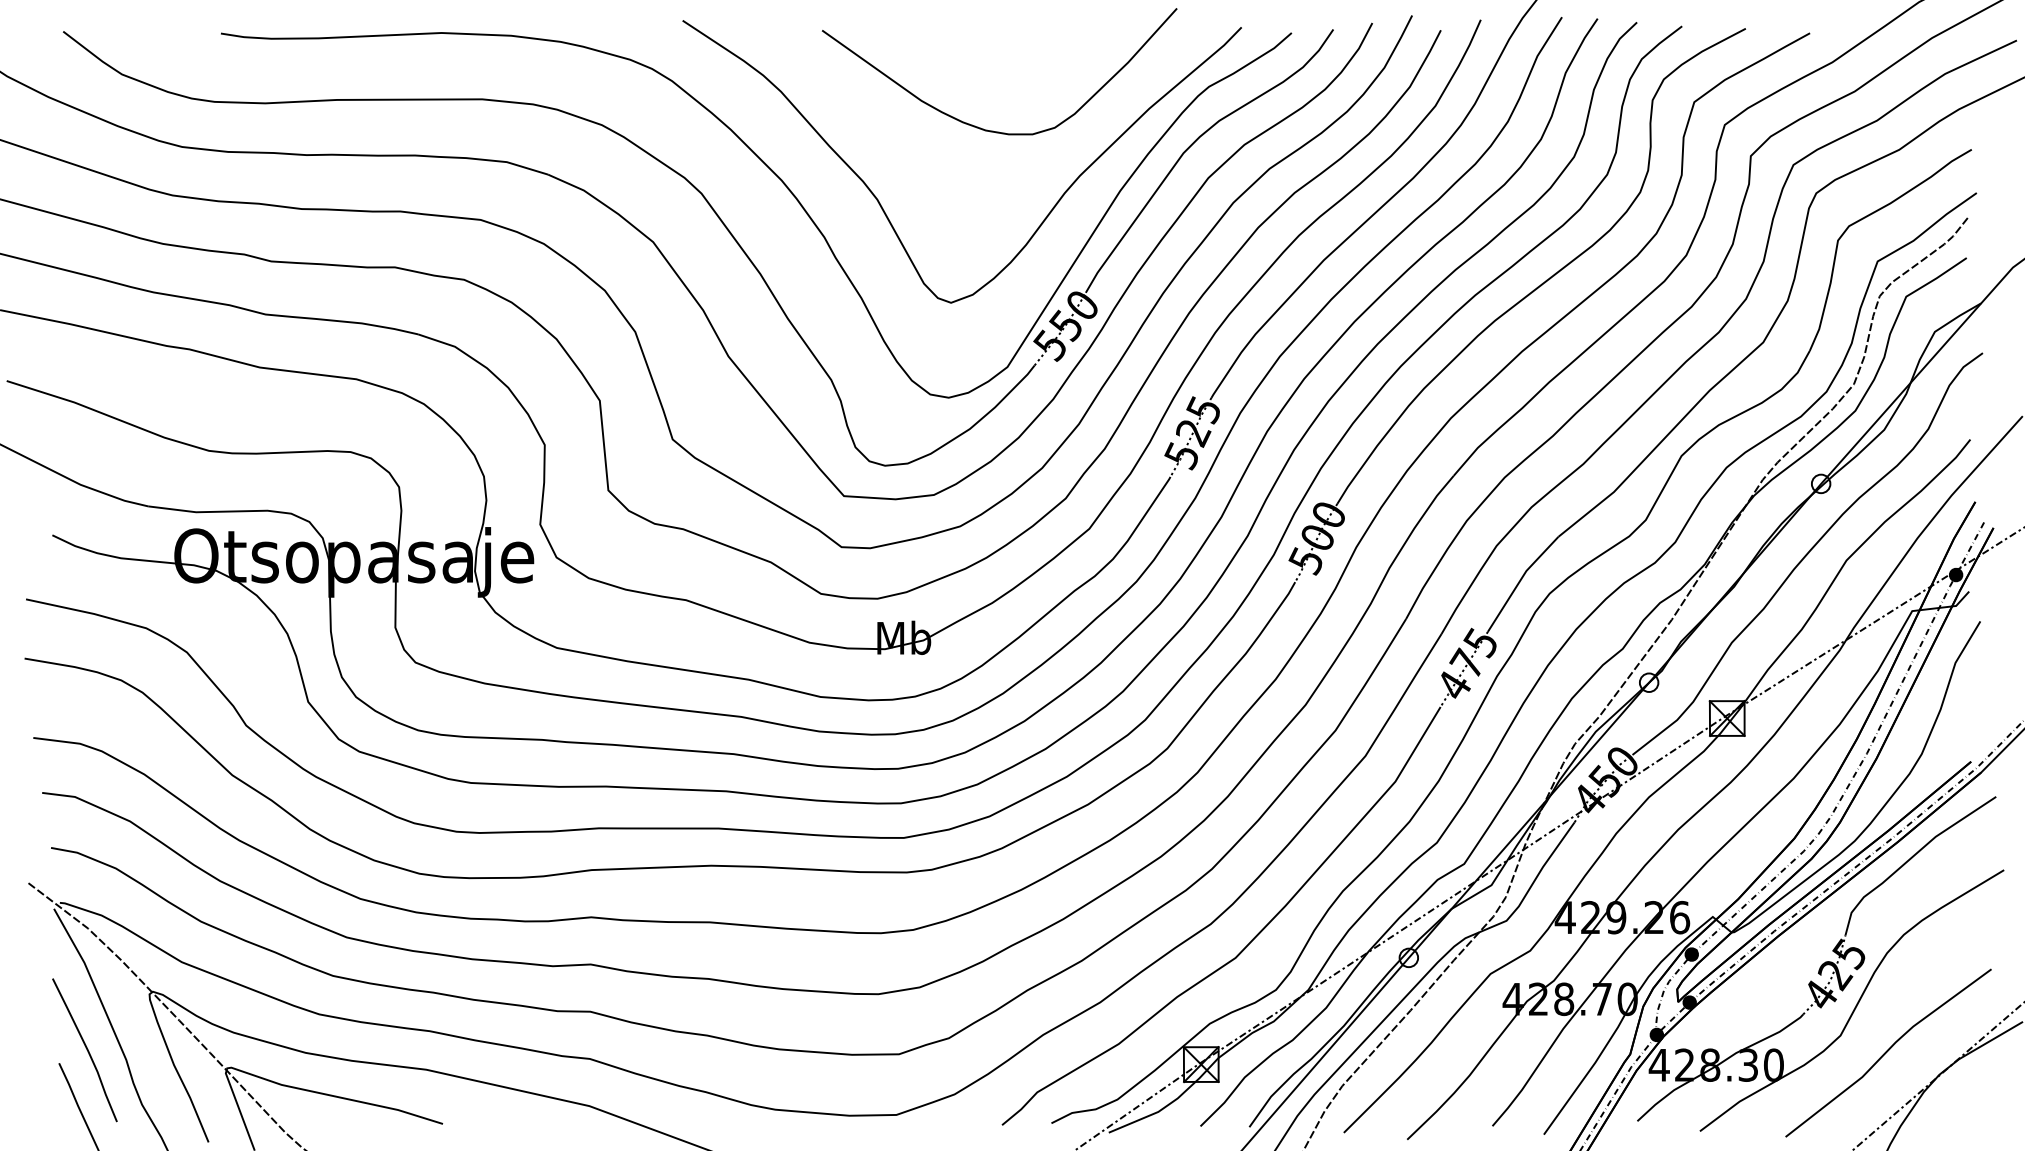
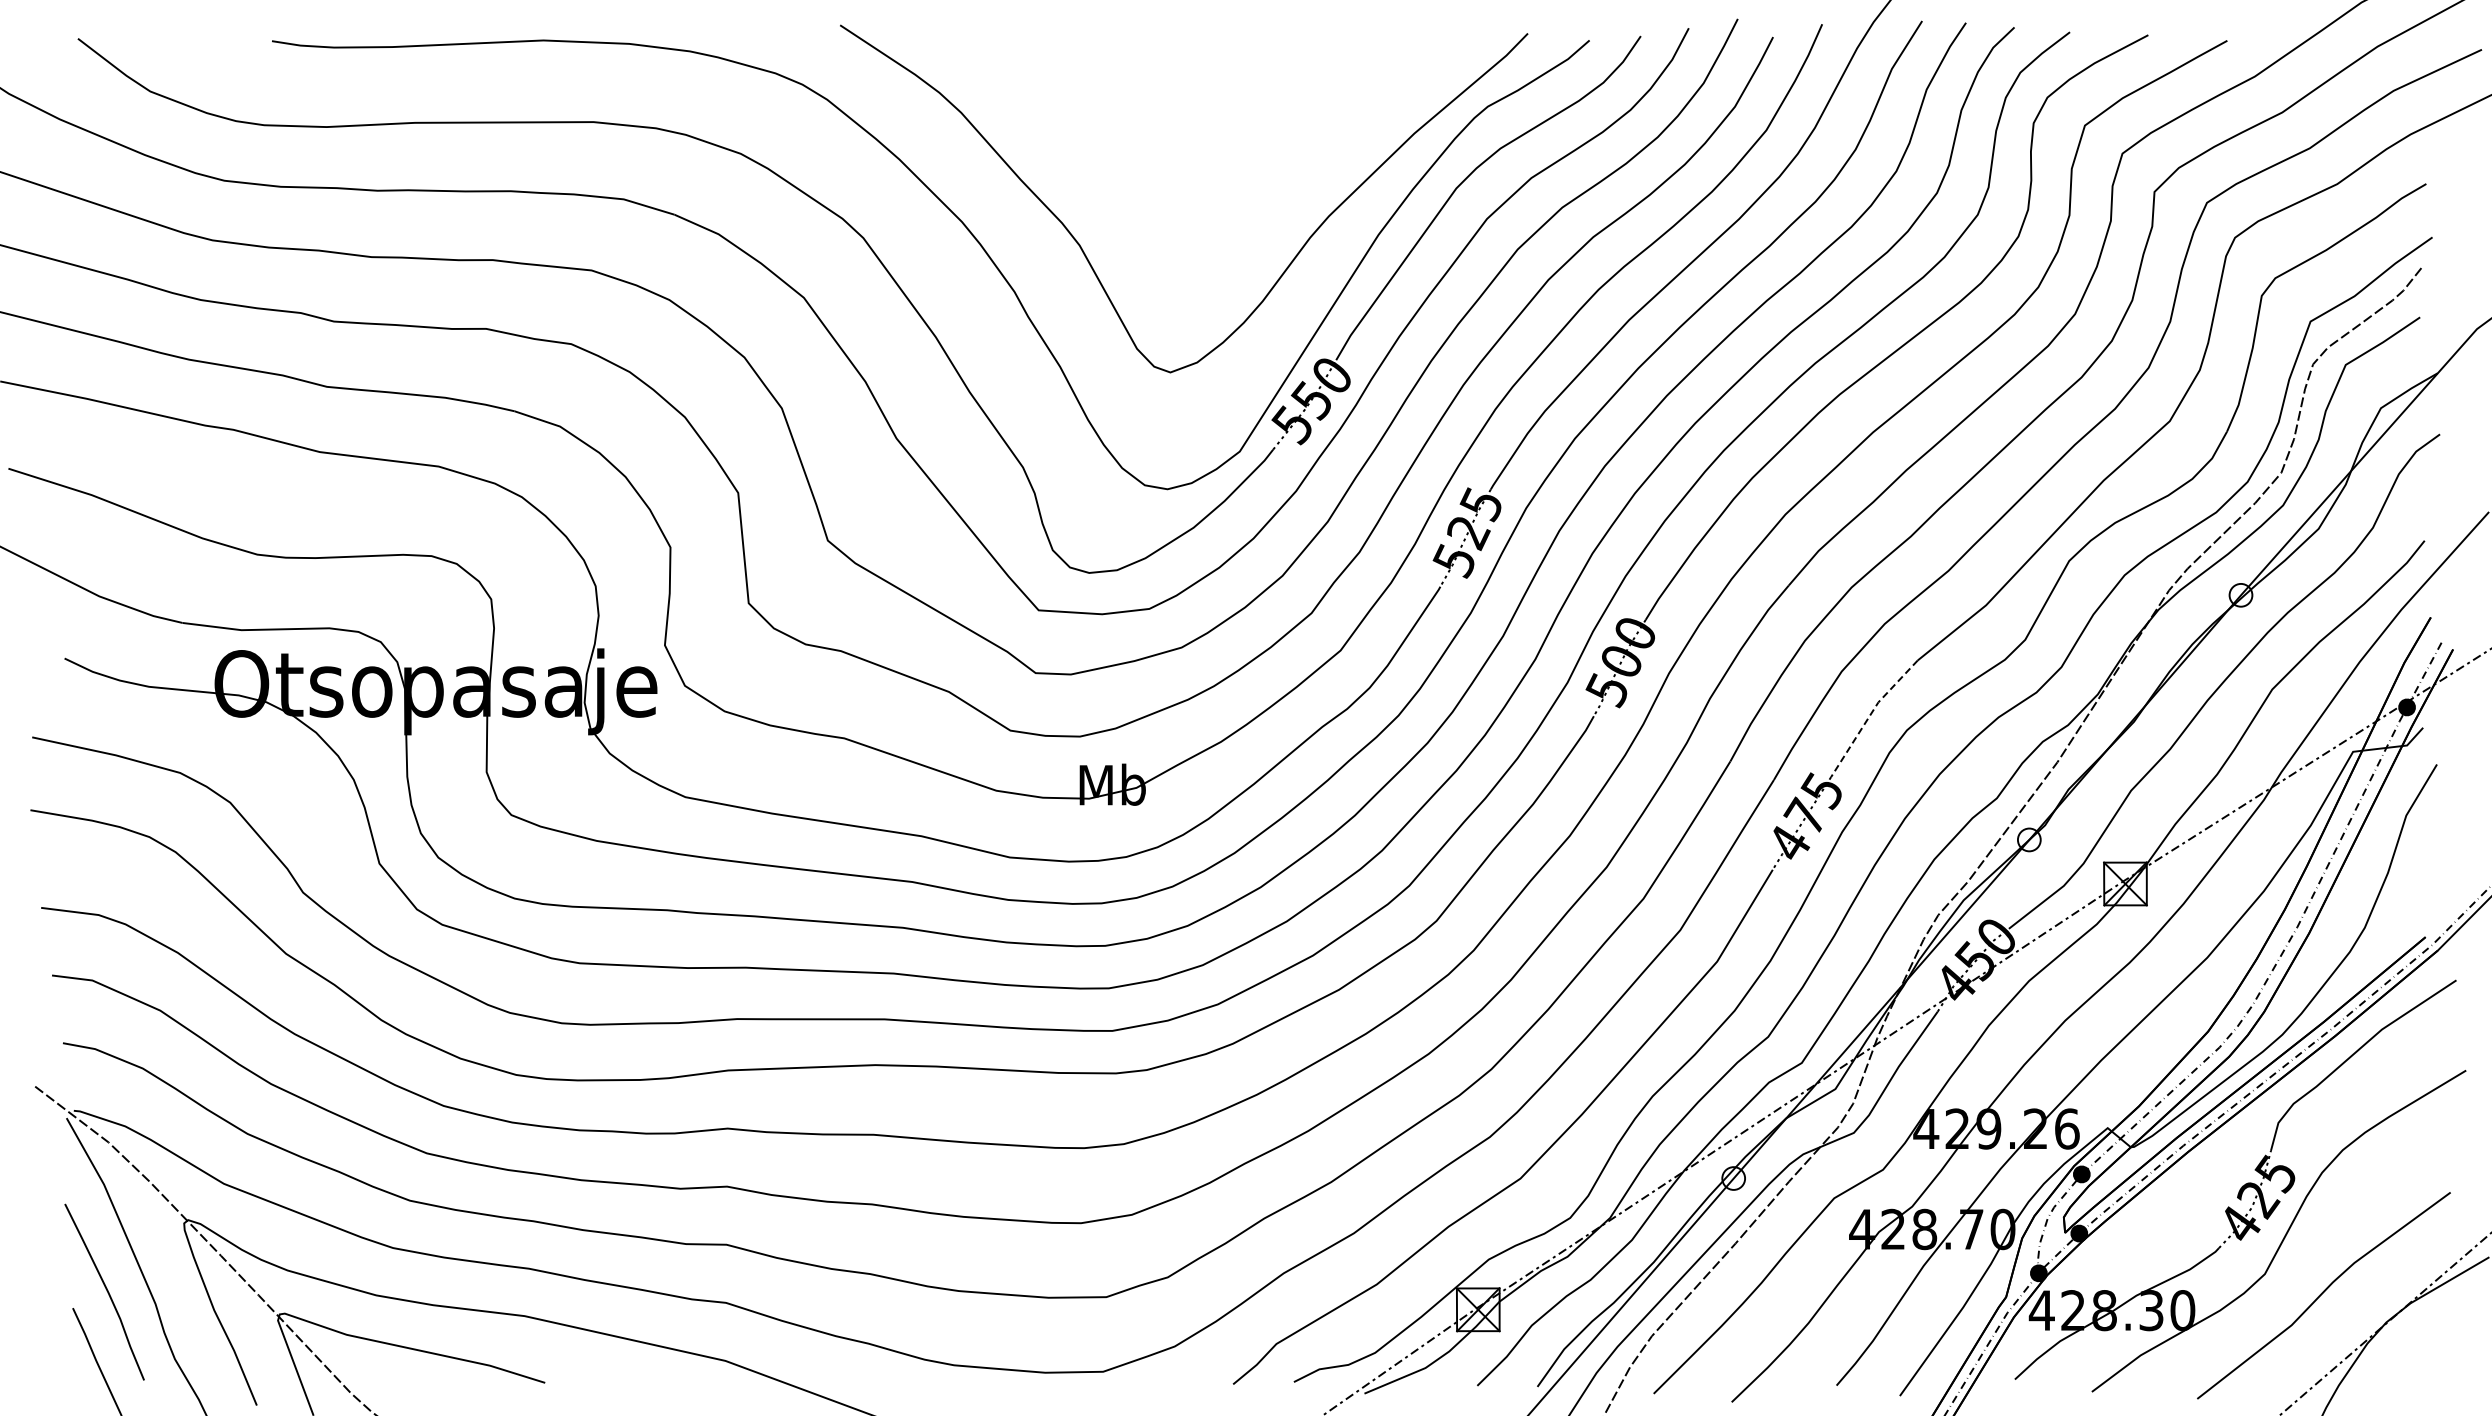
curve: (979, 127) -> (1205, 156), removed
line: (1520, 580) -> (1870, 714), solid -> dashed

